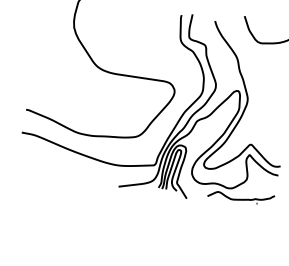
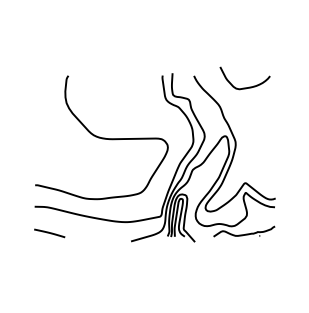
line: (32, 163) -> (49, 233), added

